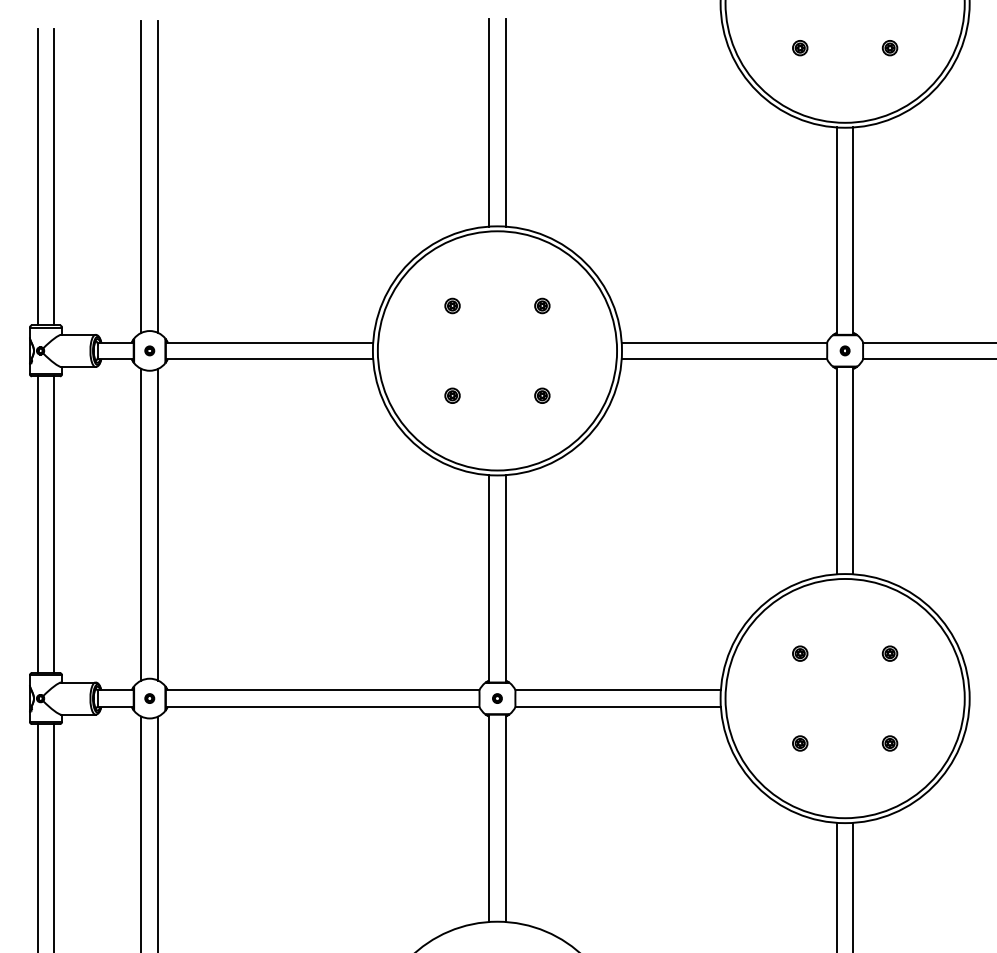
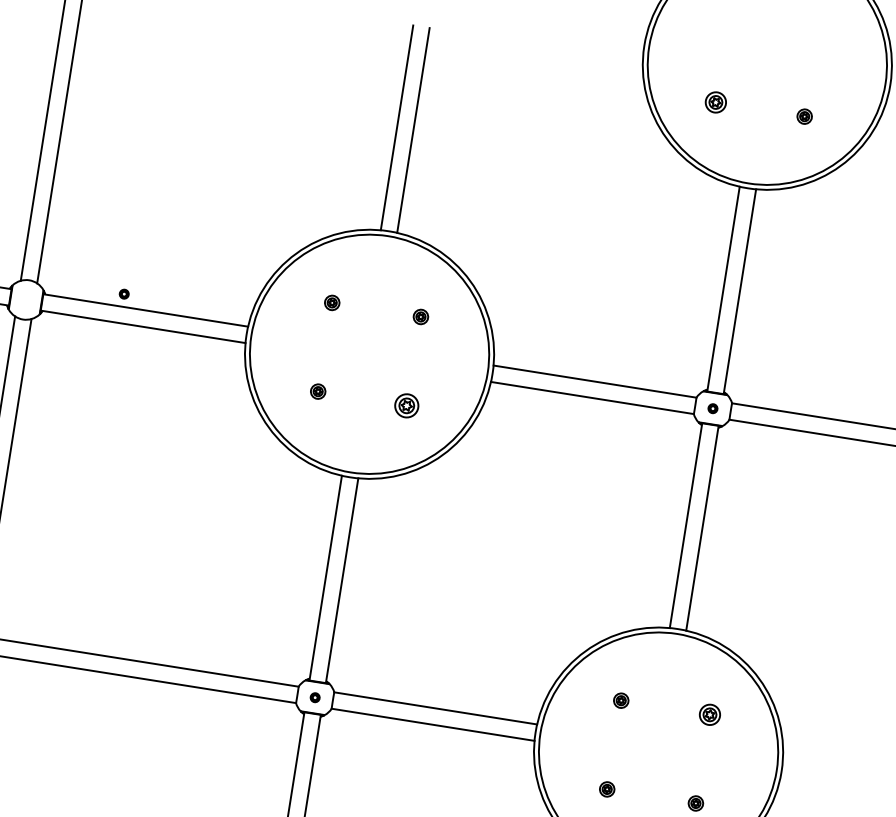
part: (800, 48) -> (716, 103), size x1.4
part: (149, 350) -> (124, 293), moved
part: (542, 395) -> (407, 405), size x1.6
part: (889, 653) -> (709, 714), size x1.4

